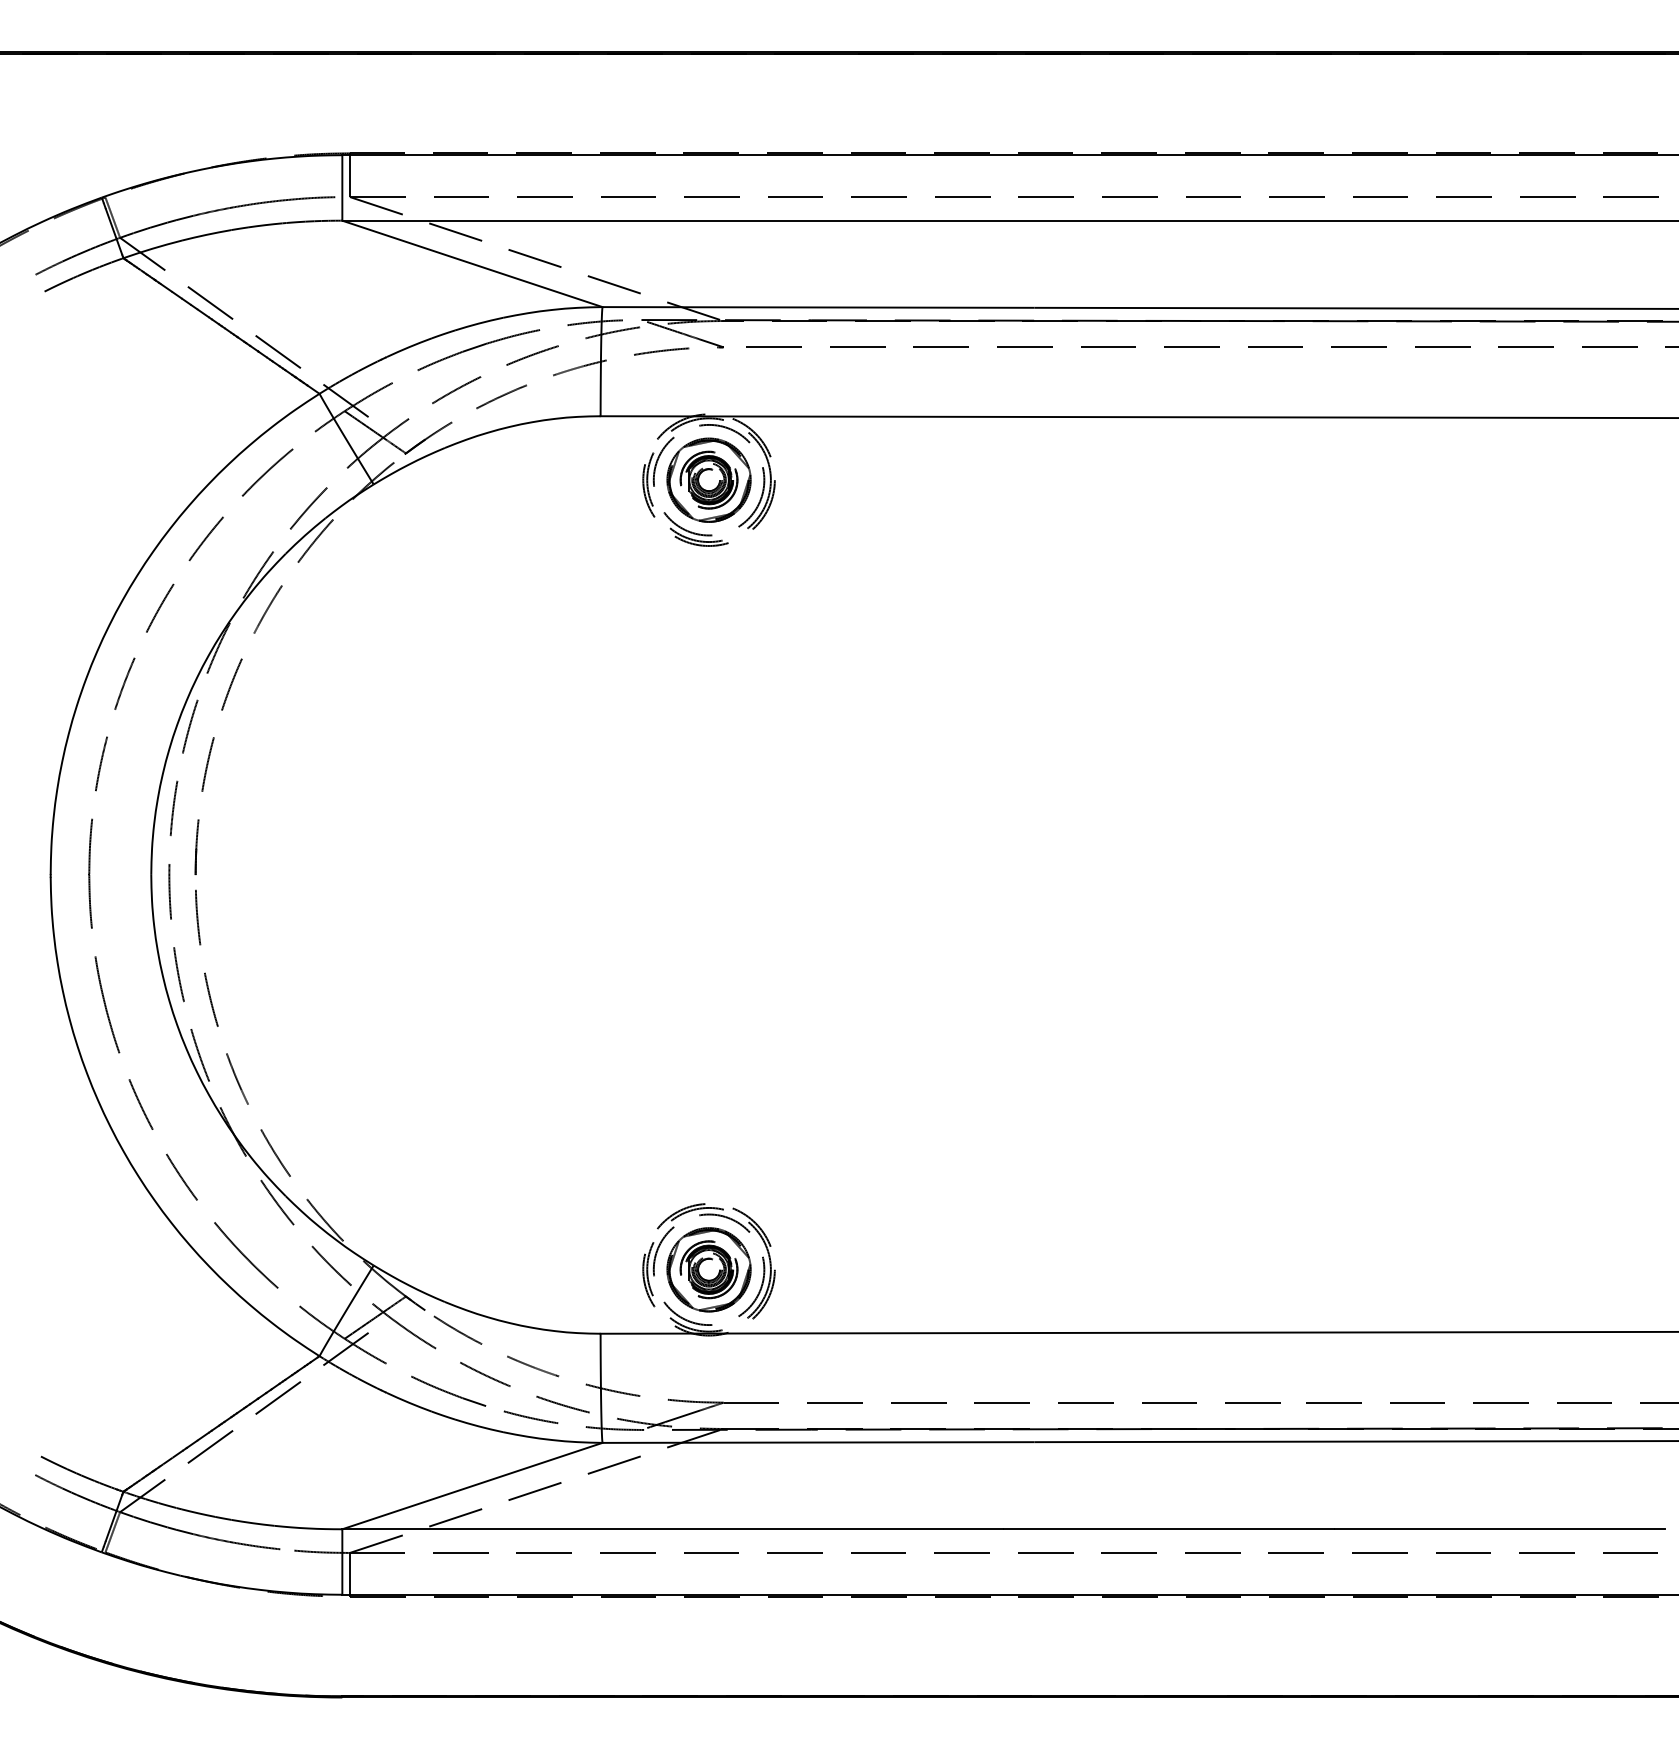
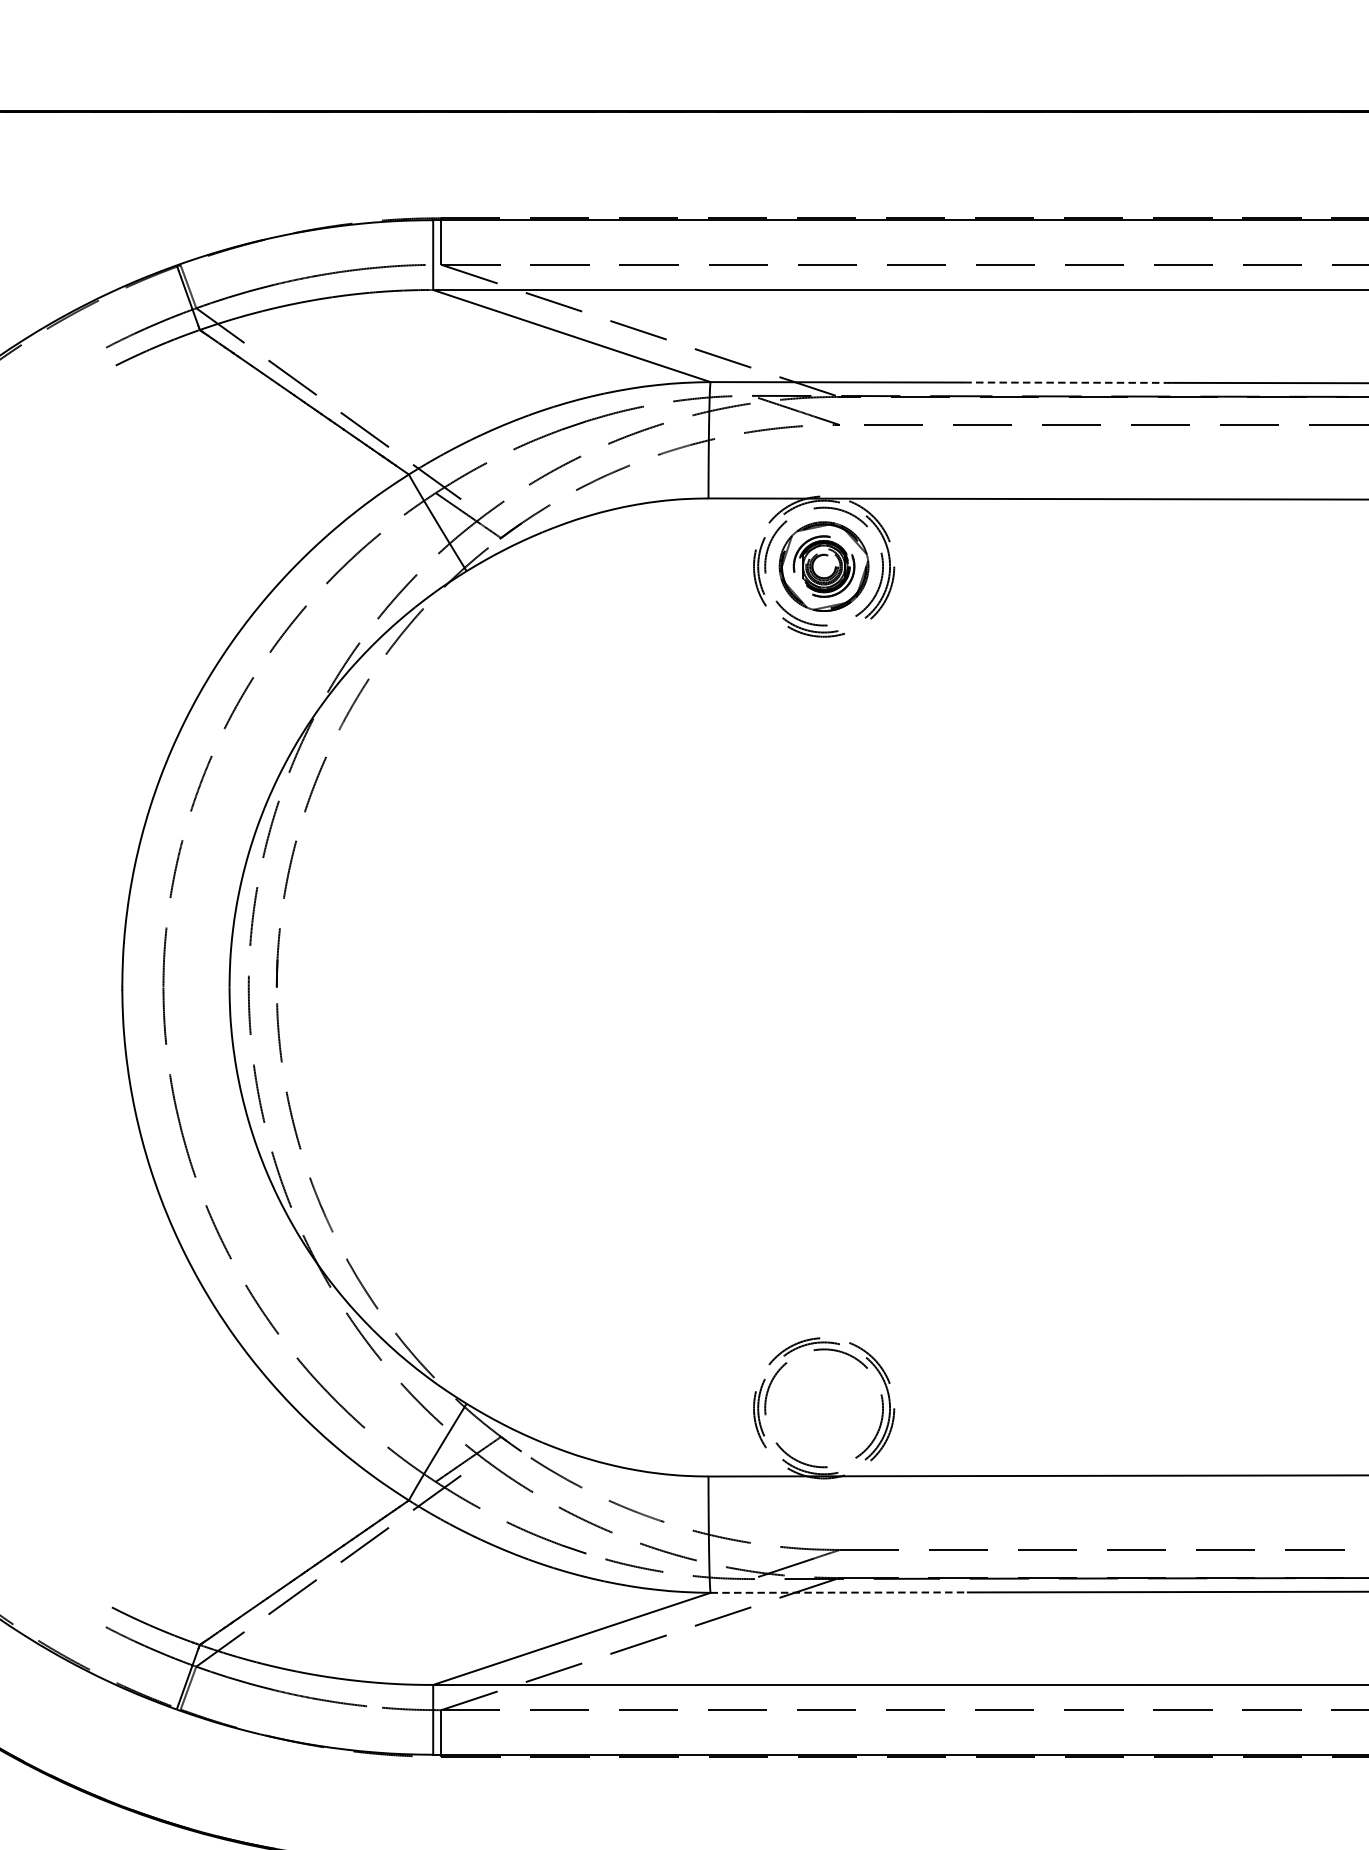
line: (938, 307) -> (1068, 382), solid -> dashed
part: (708, 1269) -> (823, 1408), removed
line: (722, 1442) -> (838, 1592), solid -> dashed

